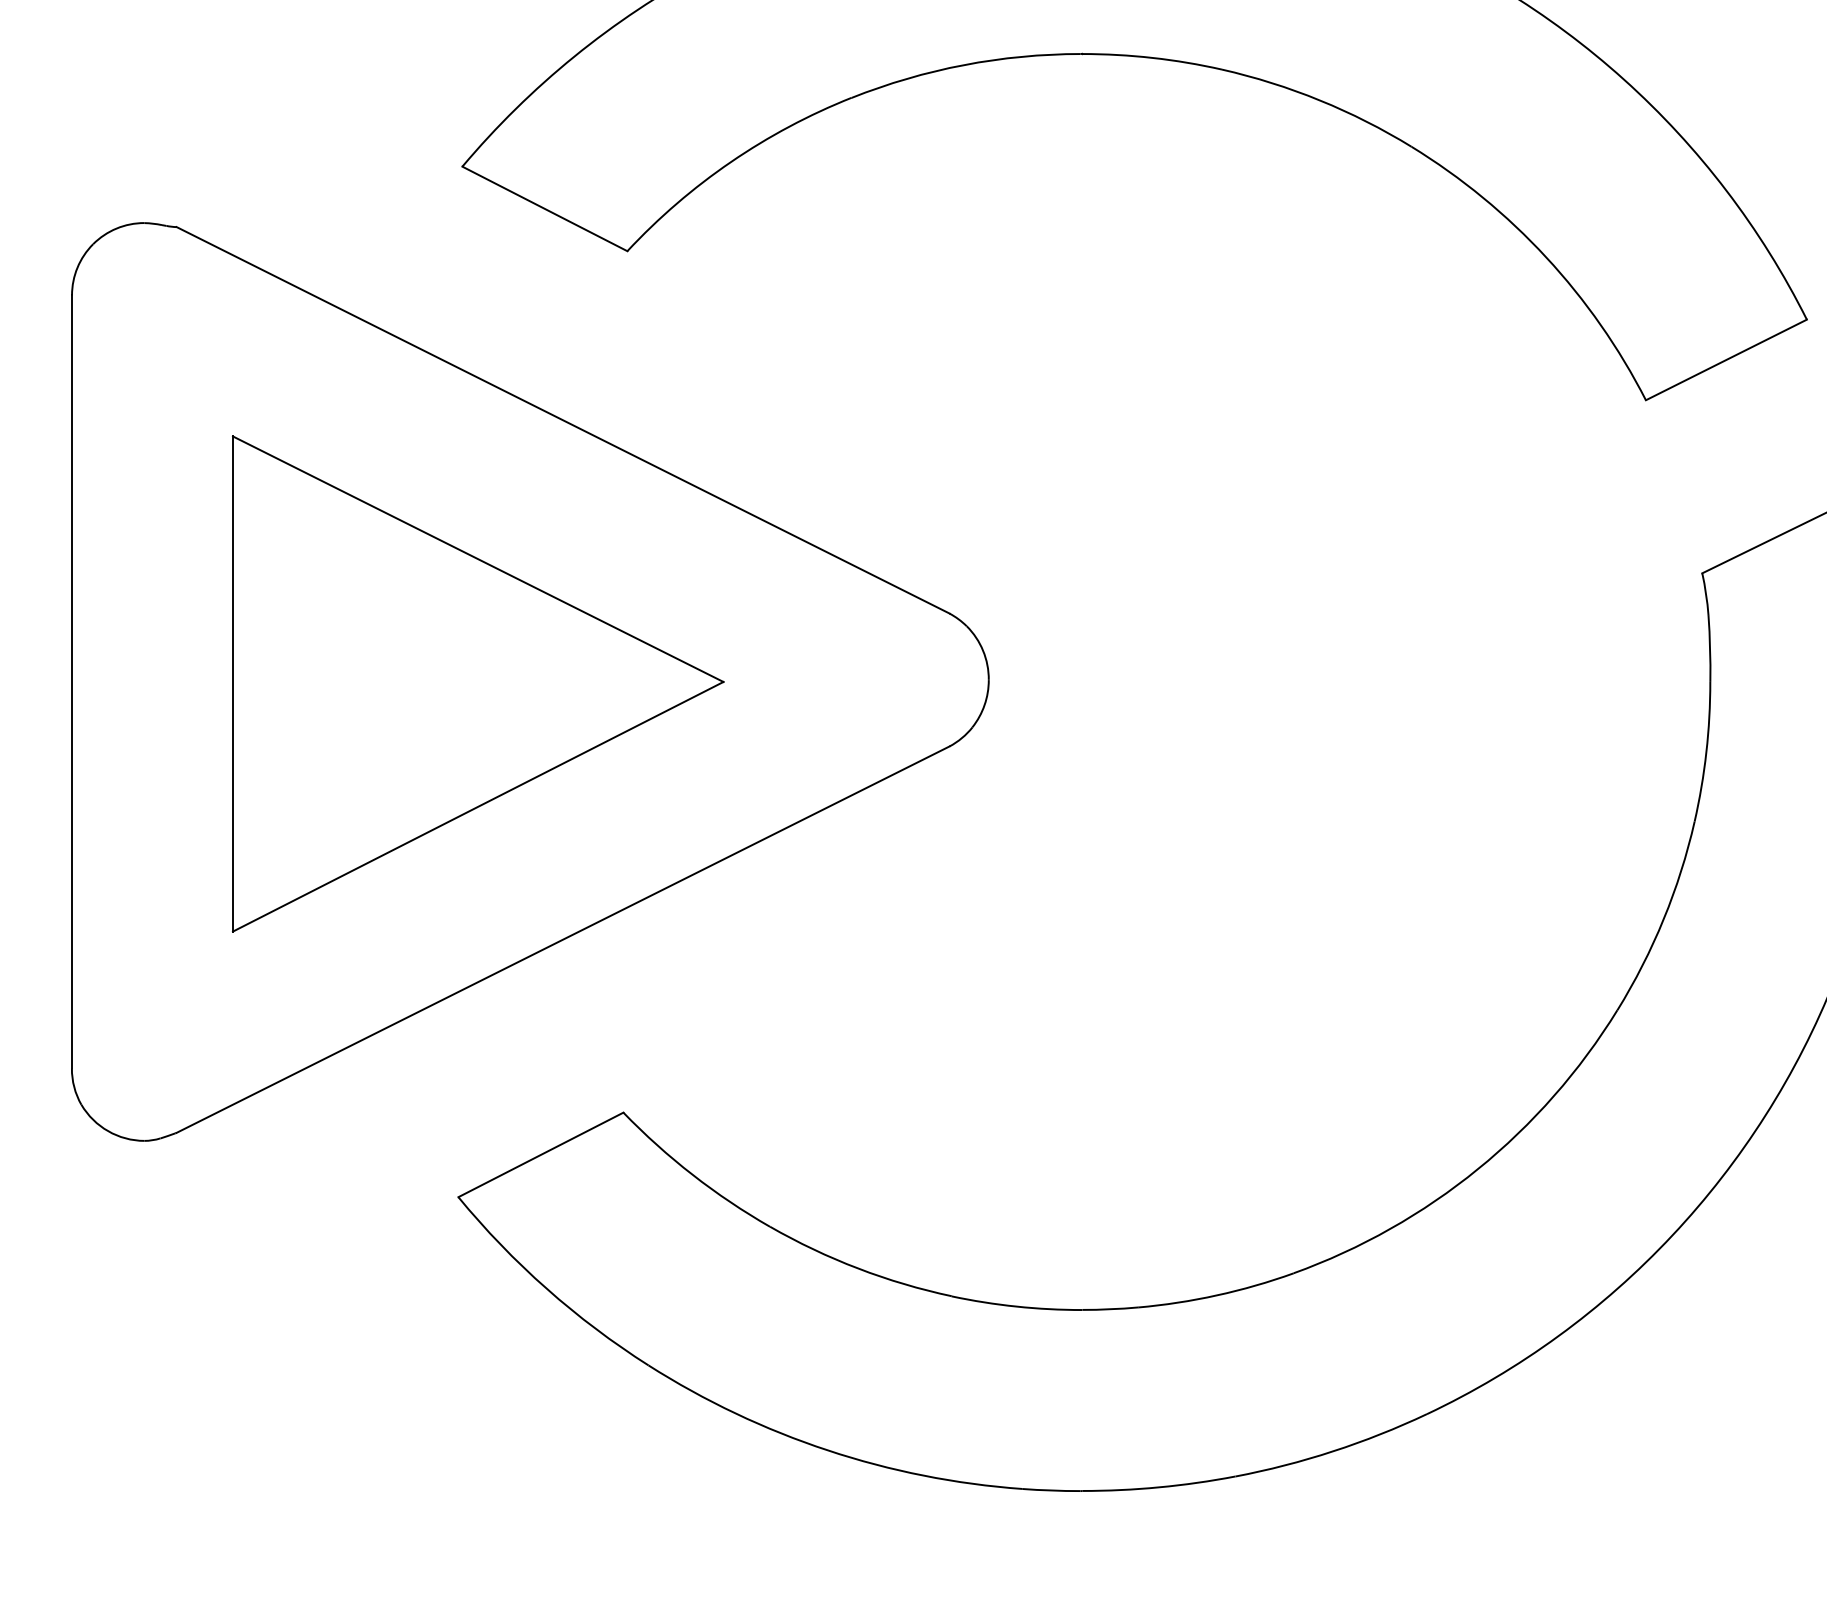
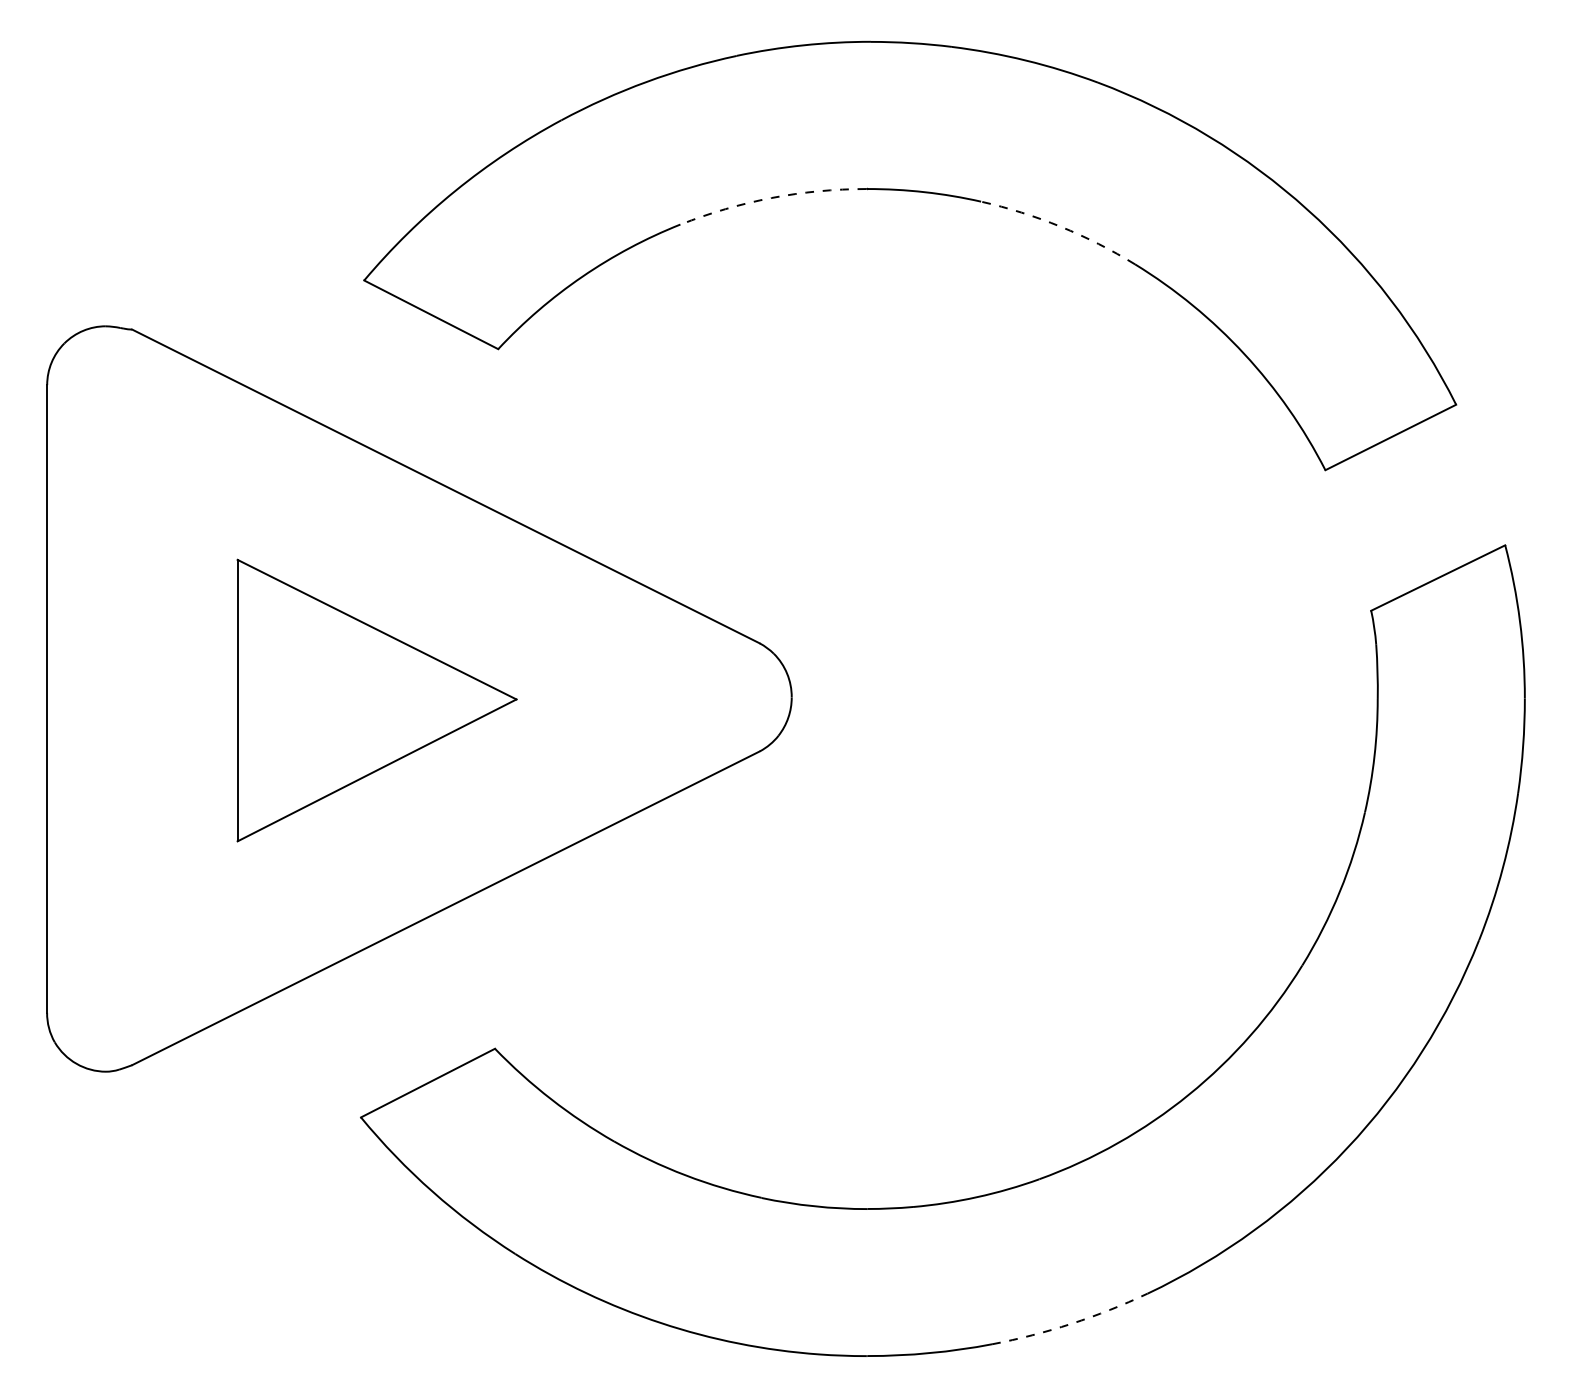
arc: (963, 65) -> (771, 198), solid -> dashed
arc: (1319, 100) -> (1060, 226), solid -> dashed
part: (477, 683) -> (376, 700), size x0.7
arc: (1333, 1450) -> (1071, 1323), solid -> dashed

